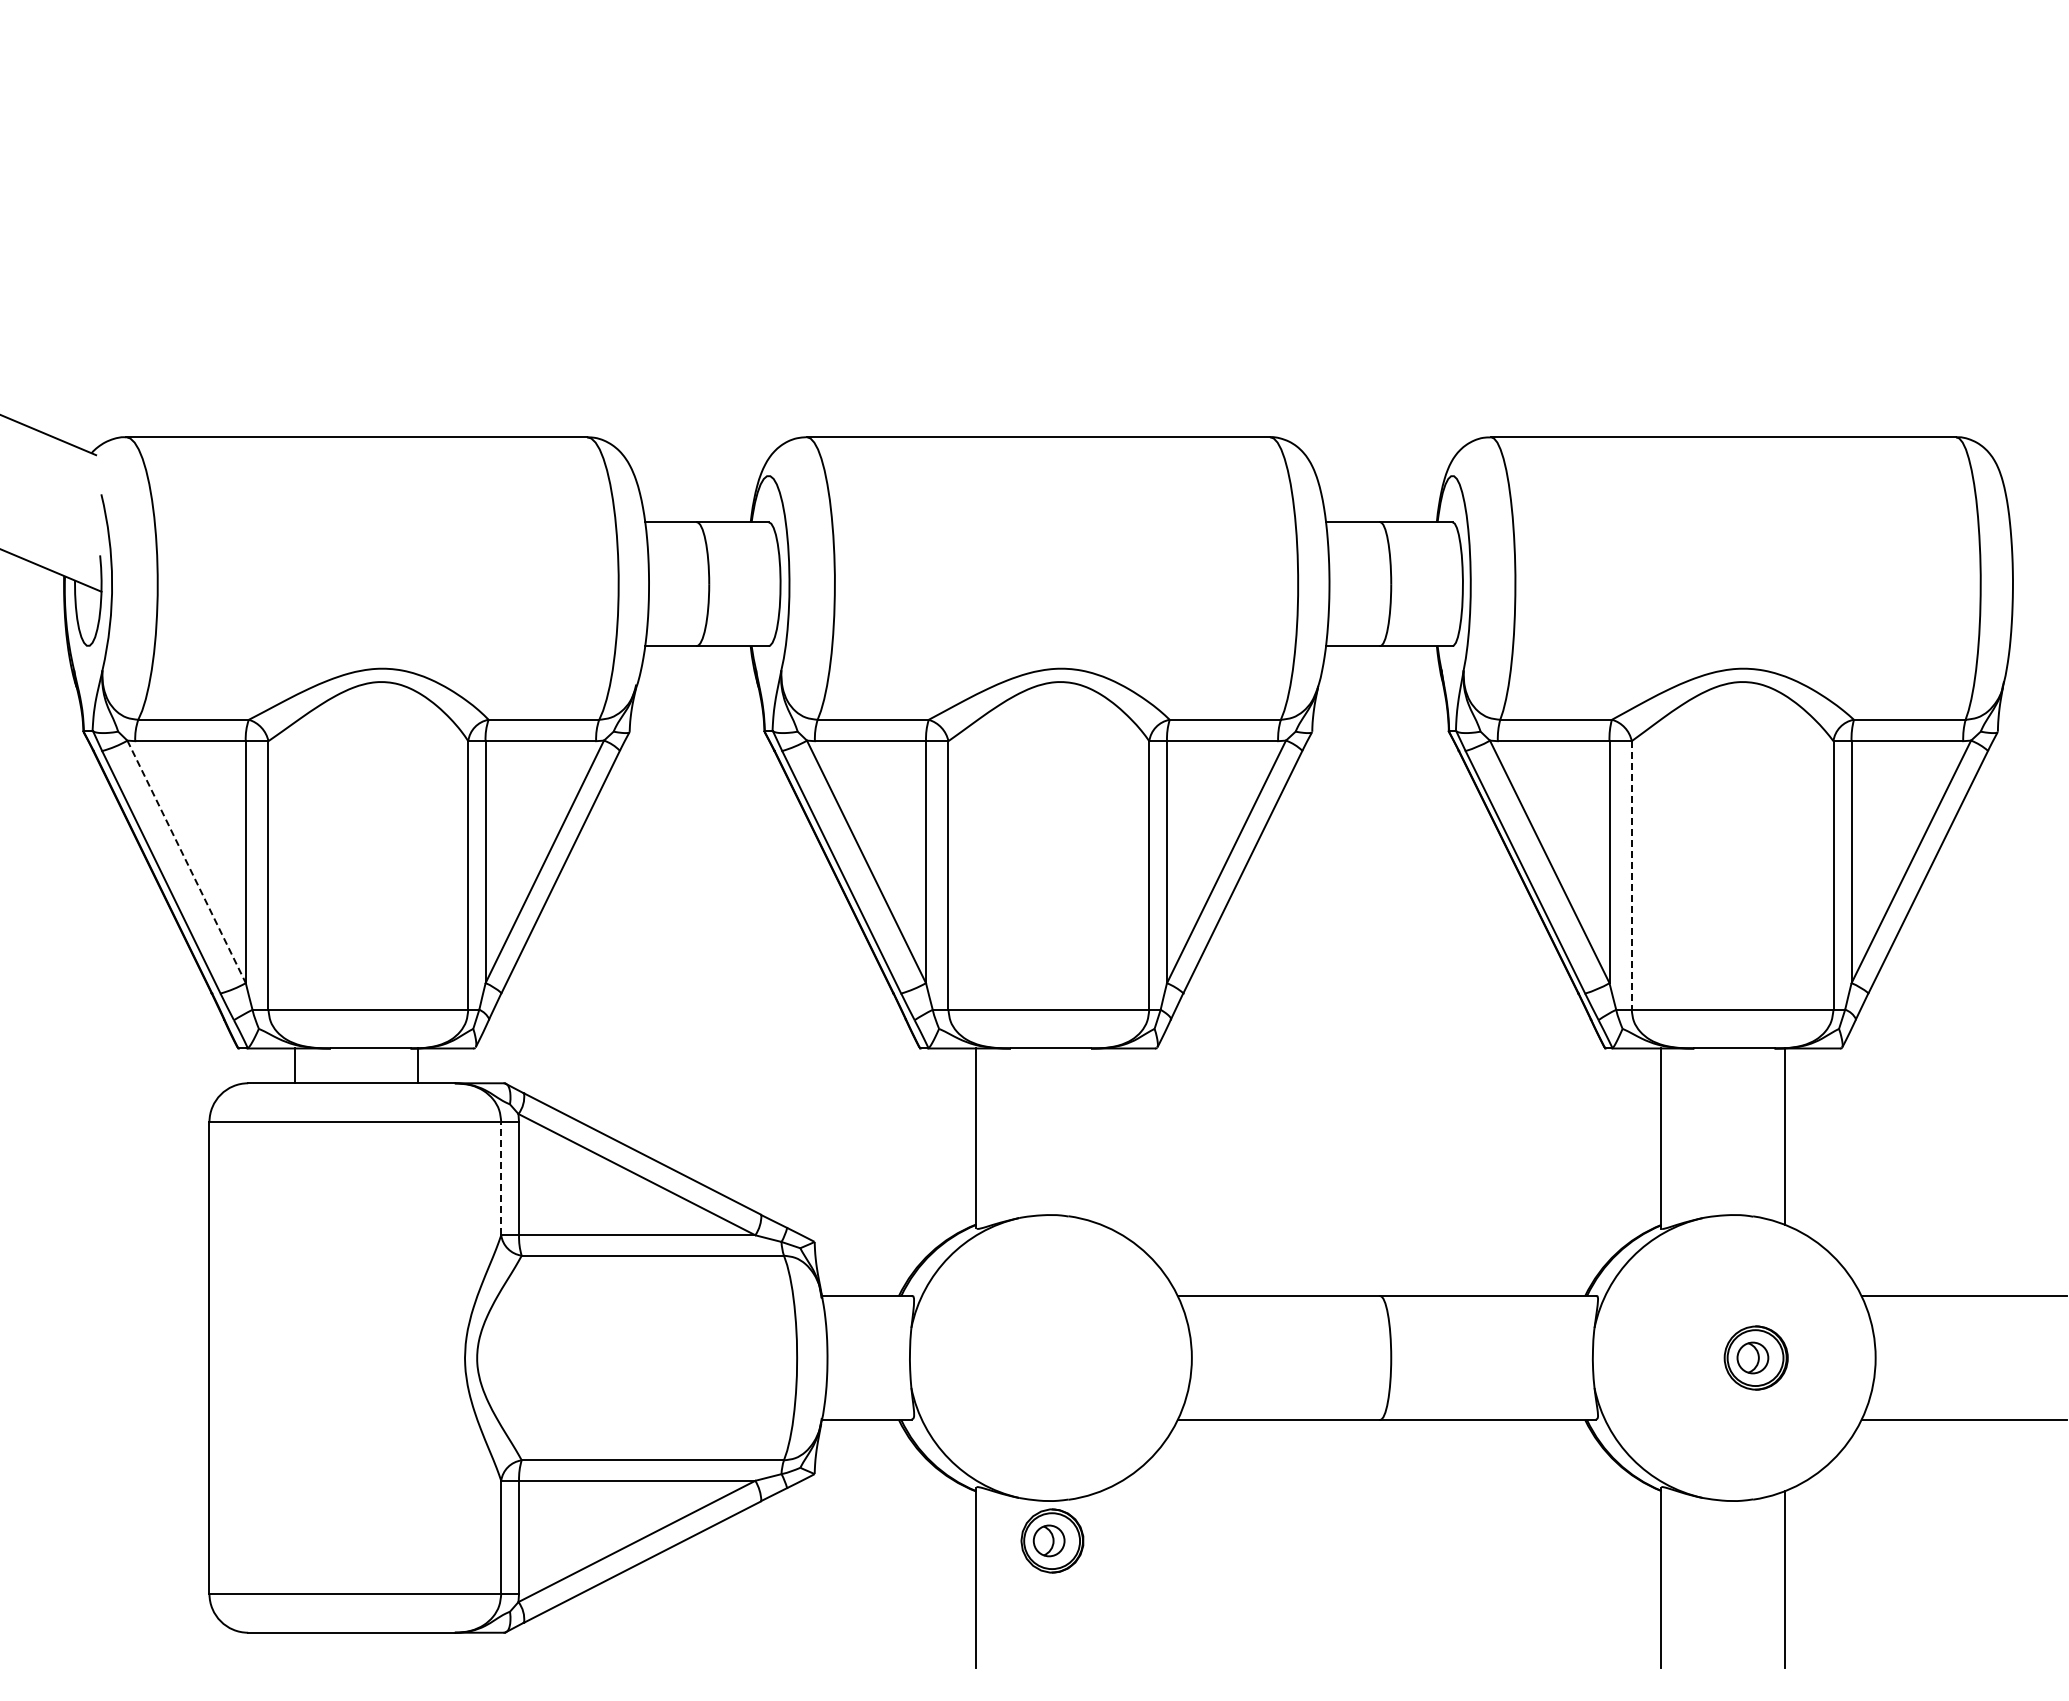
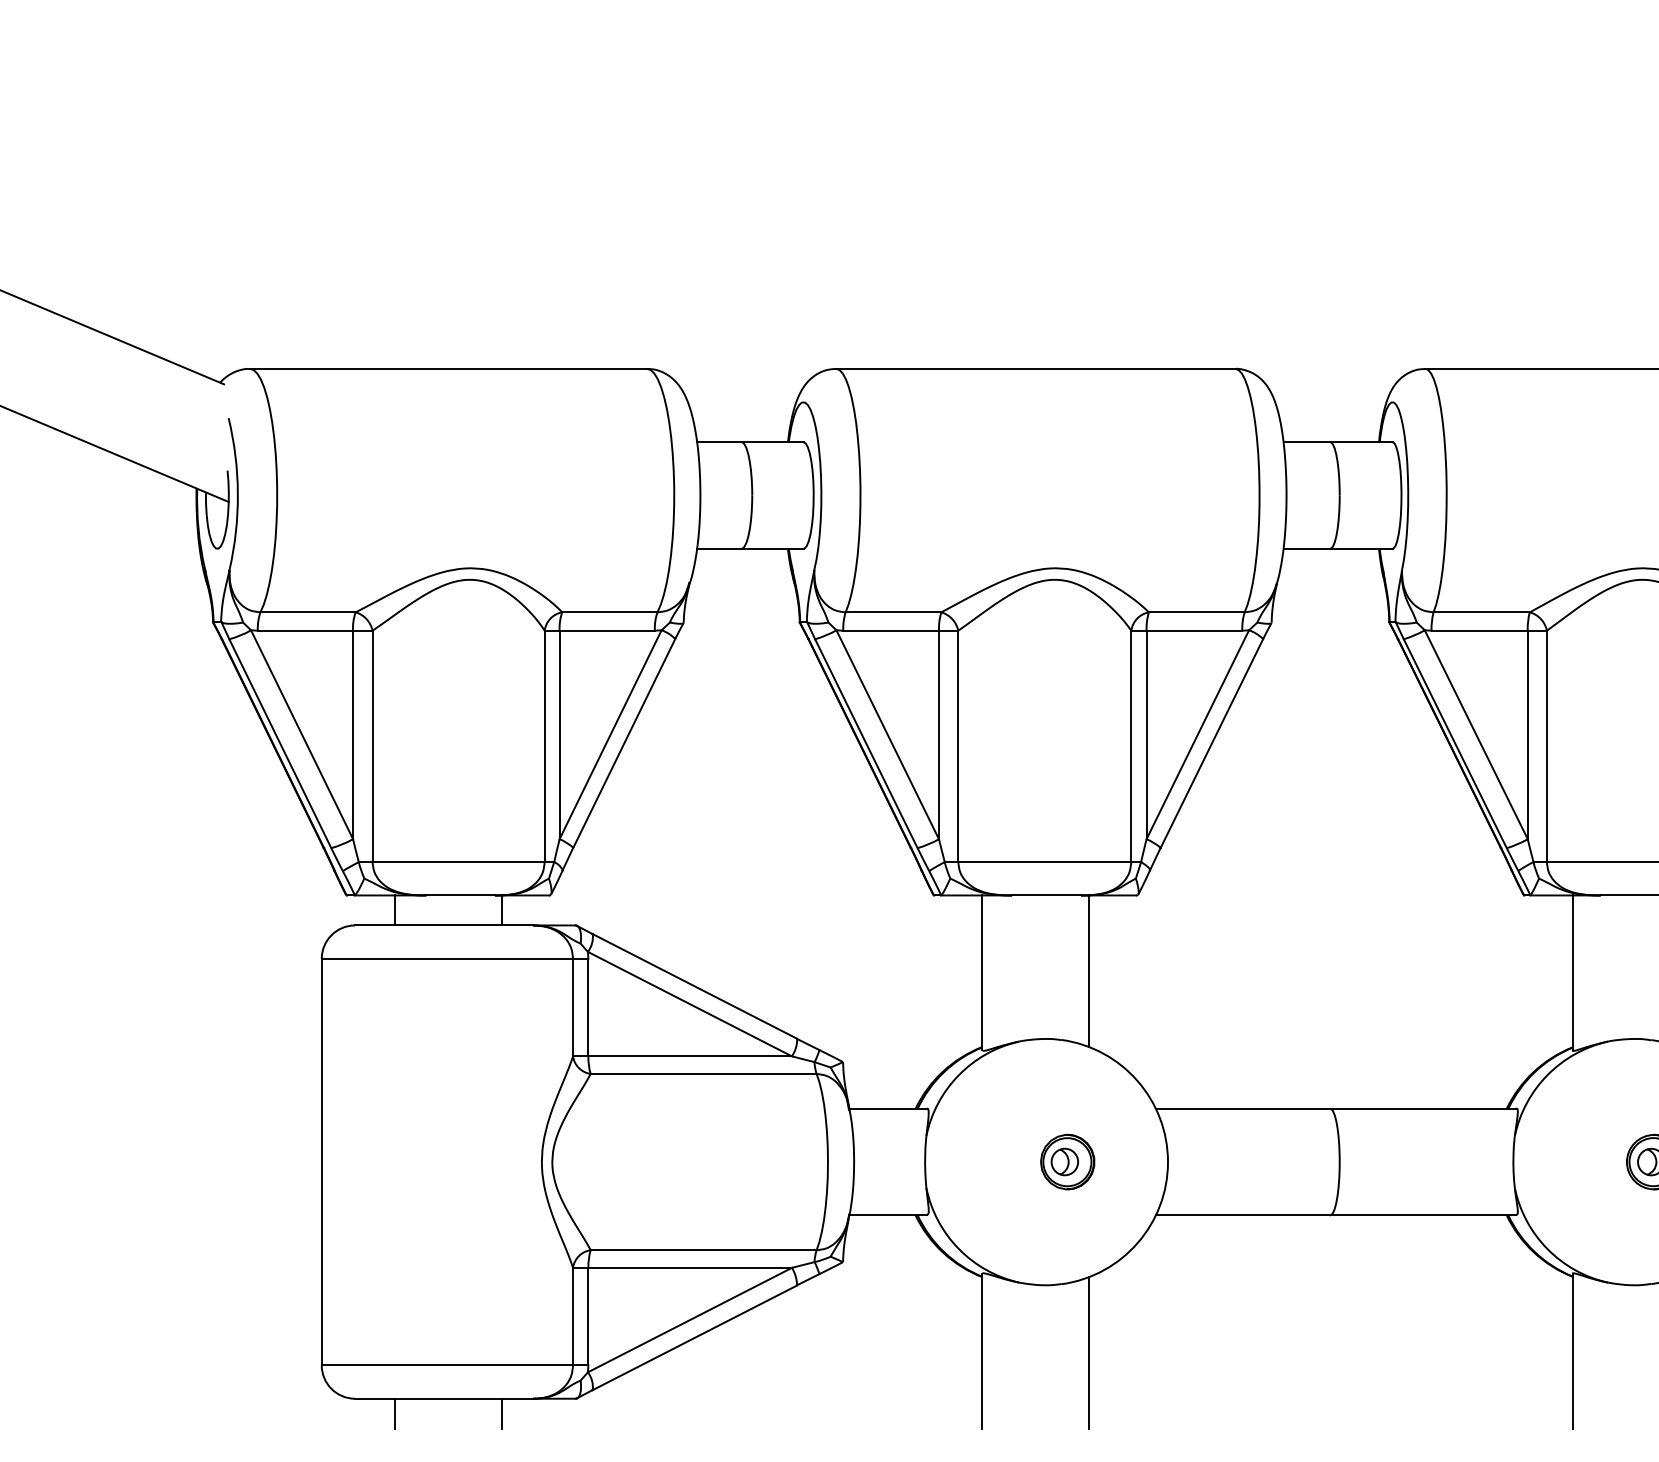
line: (186, 861) -> (301, 734), dashed -> solid
line: (1631, 875) -> (1546, 746), dashed -> solid
line: (1100, 1136) -> (1089, 971), added
line: (501, 1178) -> (573, 1007), dashed -> solid
part: (1052, 1540) -> (1067, 1161), moved
line: (1100, 1579) -> (1089, 1352), added
line: (294, 1649) -> (394, 1413), added
line: (418, 1649) -> (501, 1413), added

